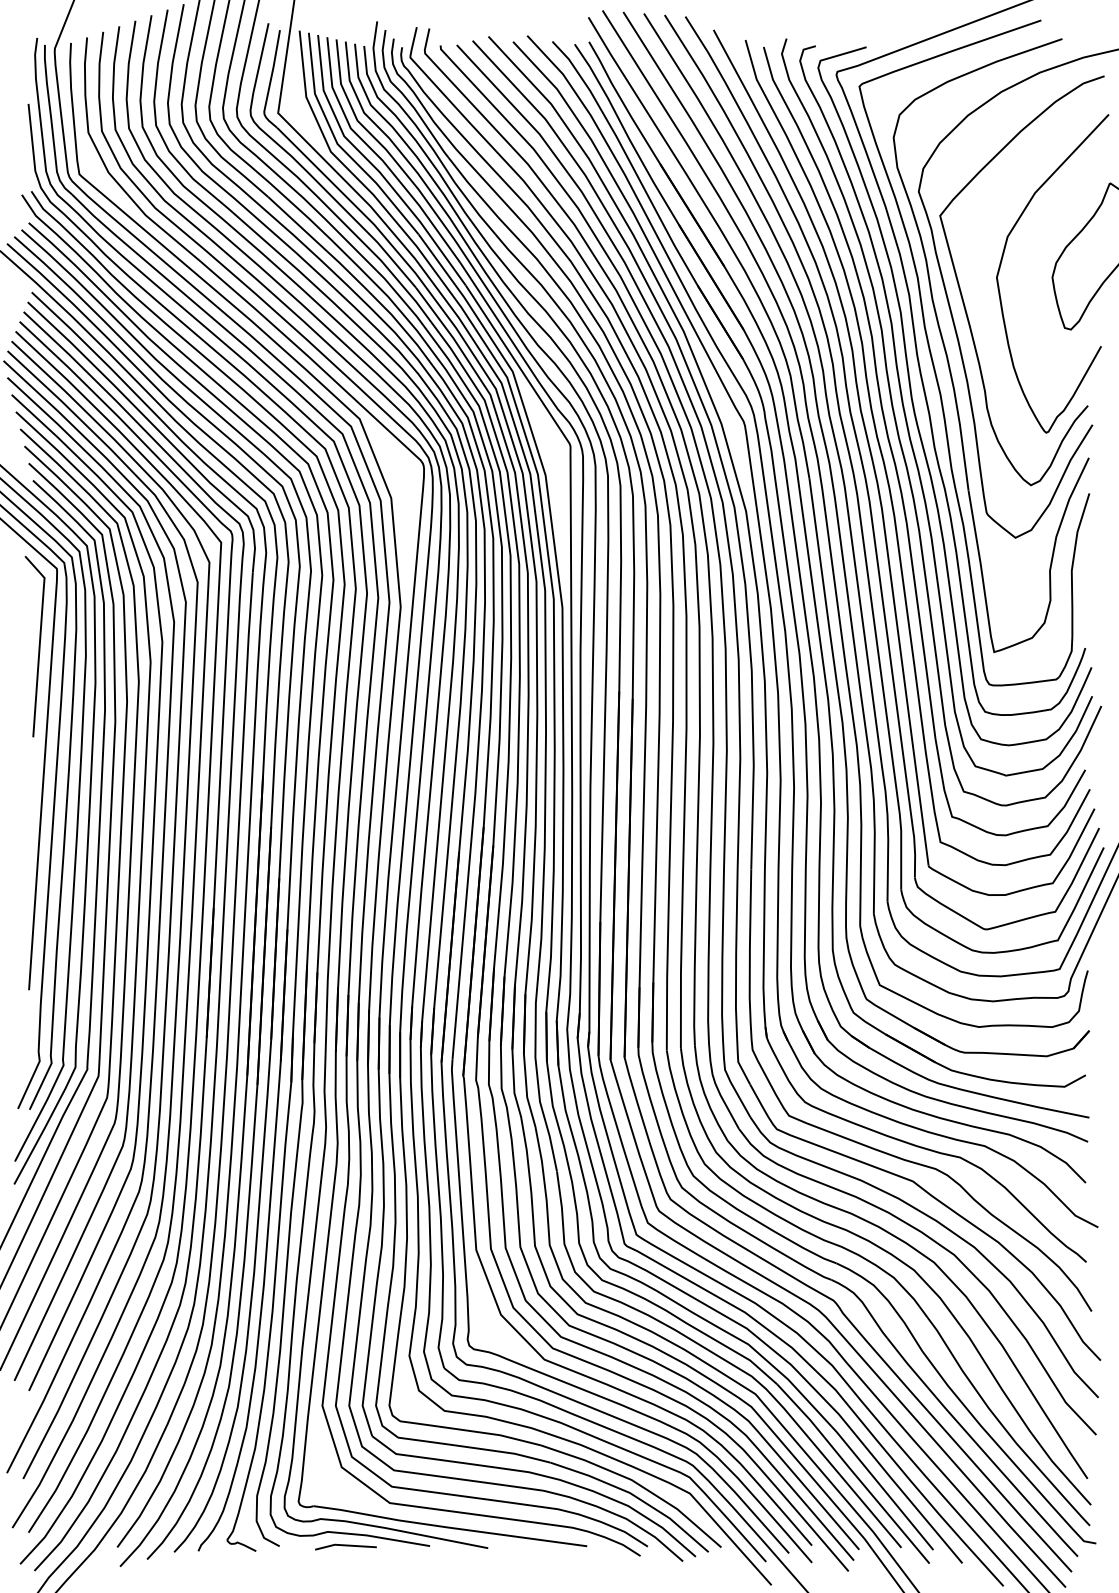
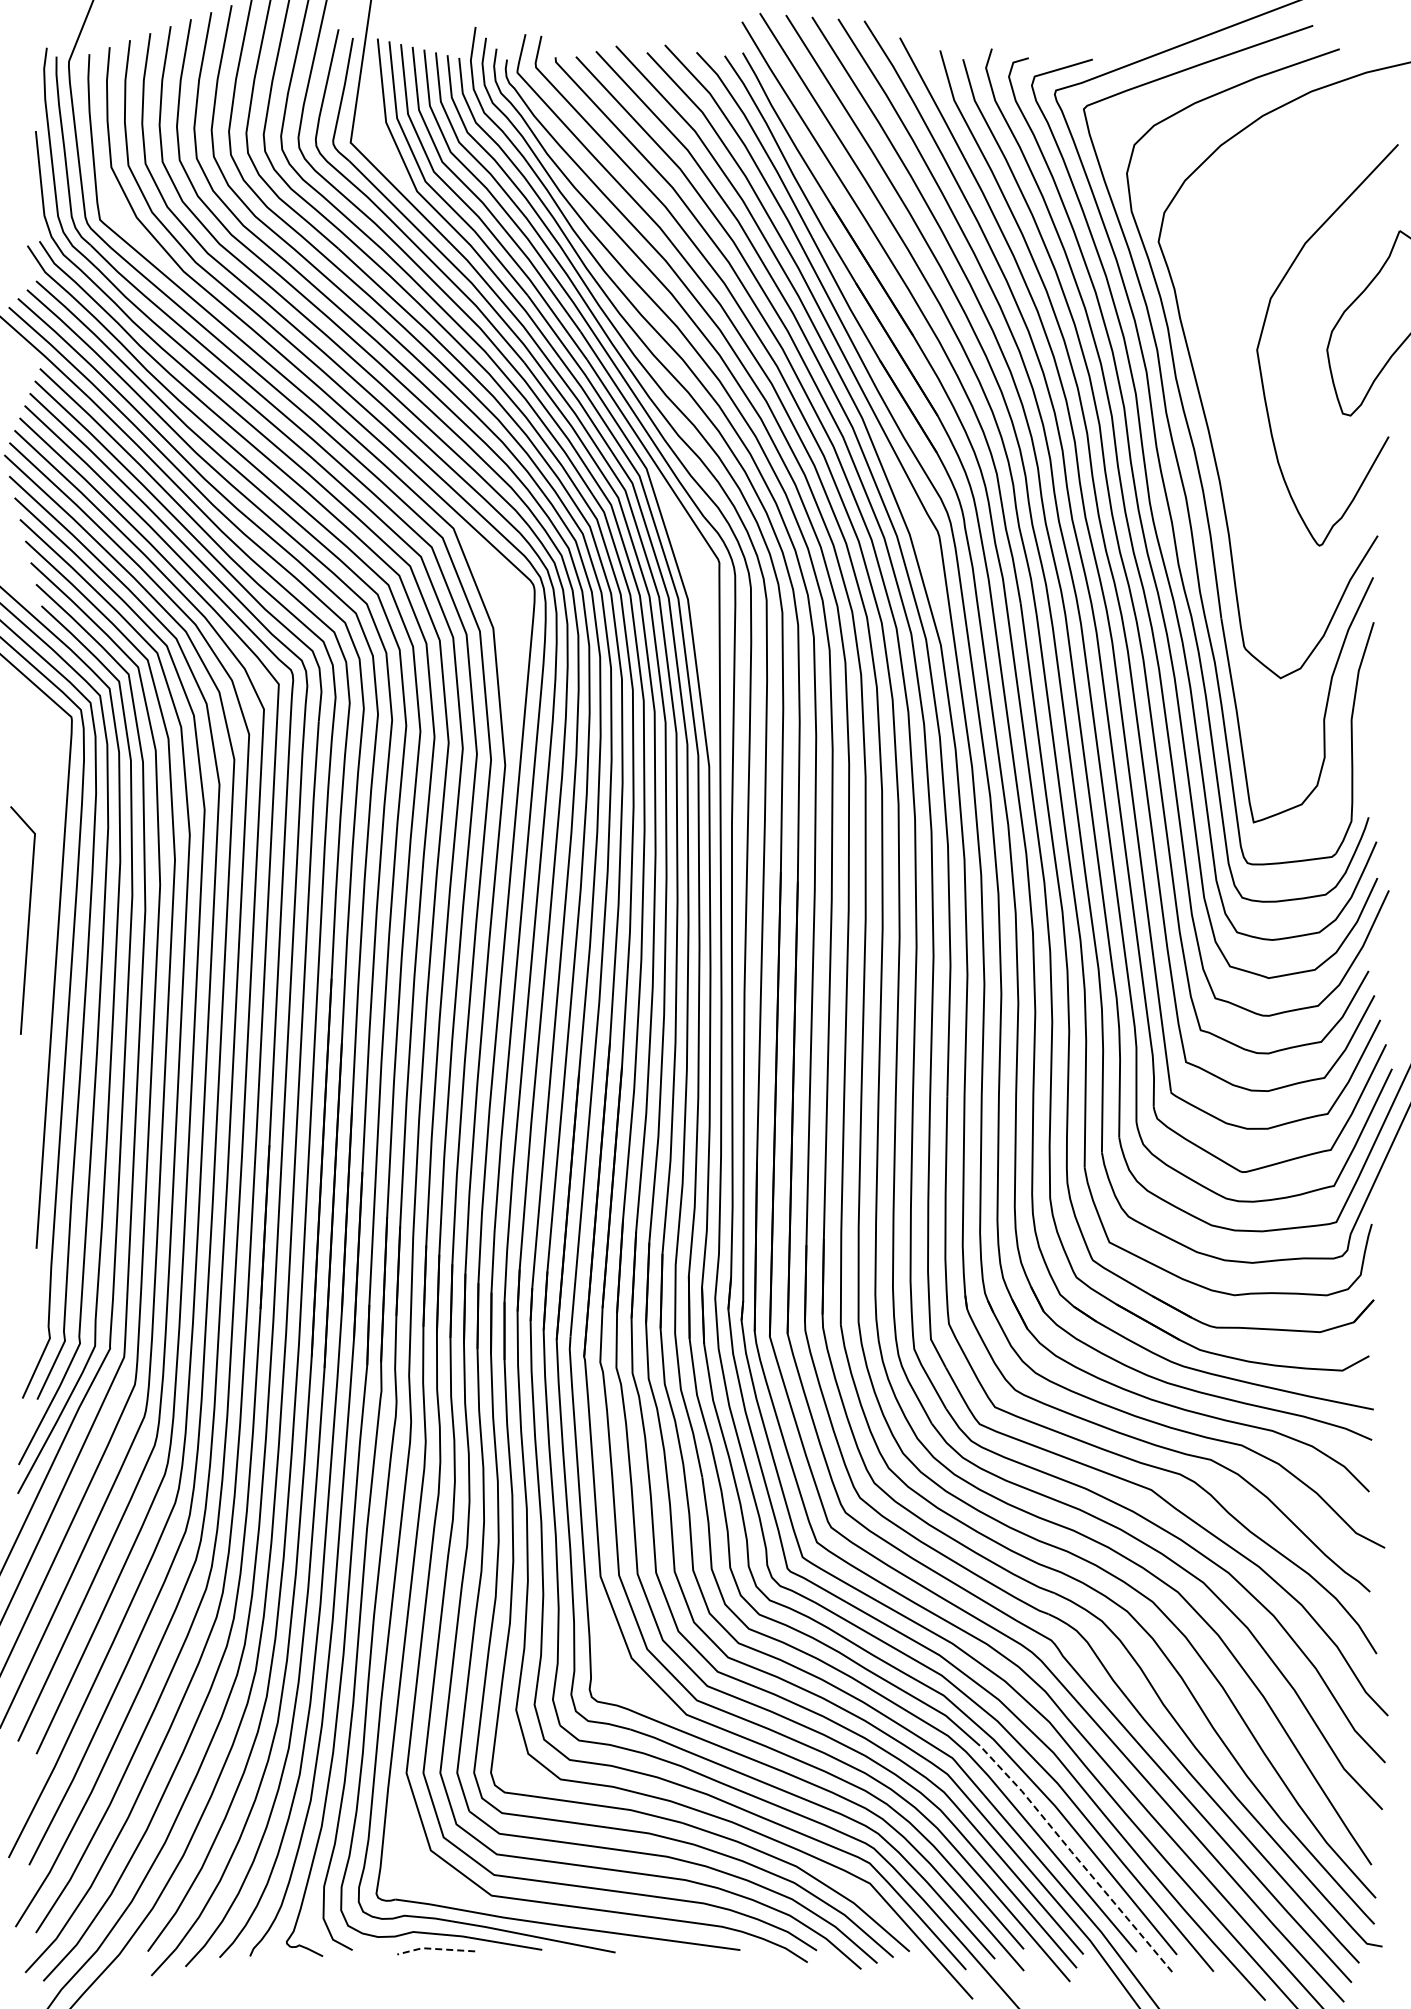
curve: (962, 294) -> (1213, 371), removed
line: (38, 647) -> (27, 921), moved
line: (852, 1472) -> (1075, 1856), solid -> dashed
line: (345, 1544) -> (435, 1948), solid -> dashed

